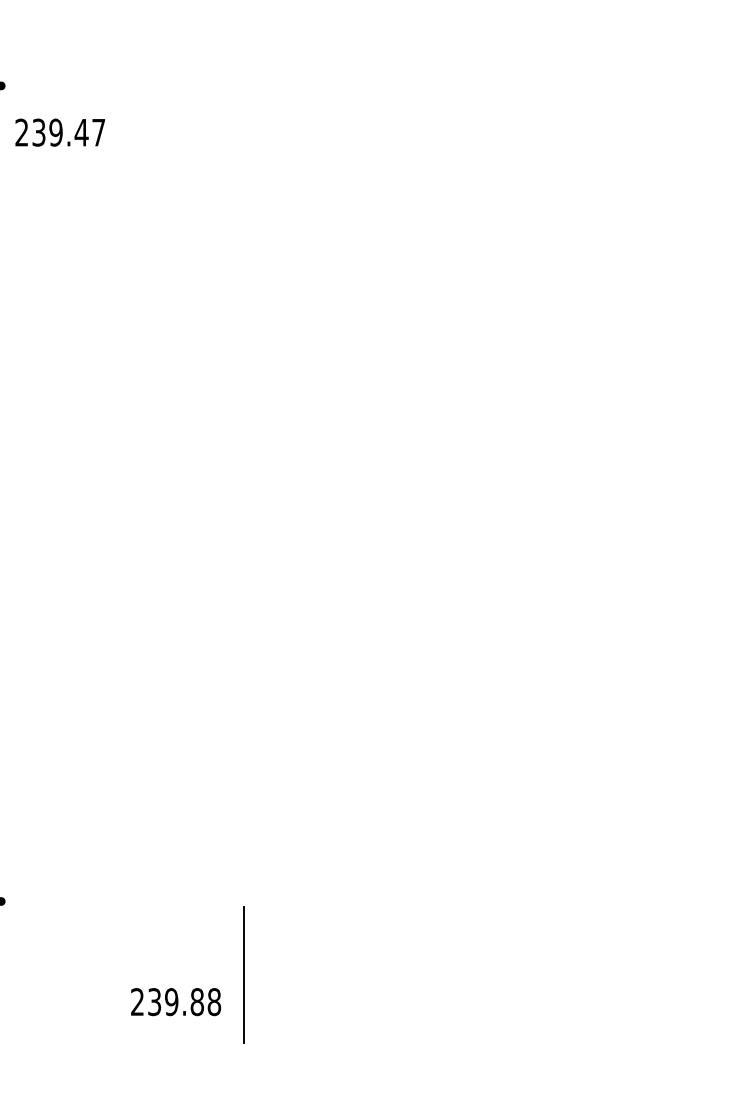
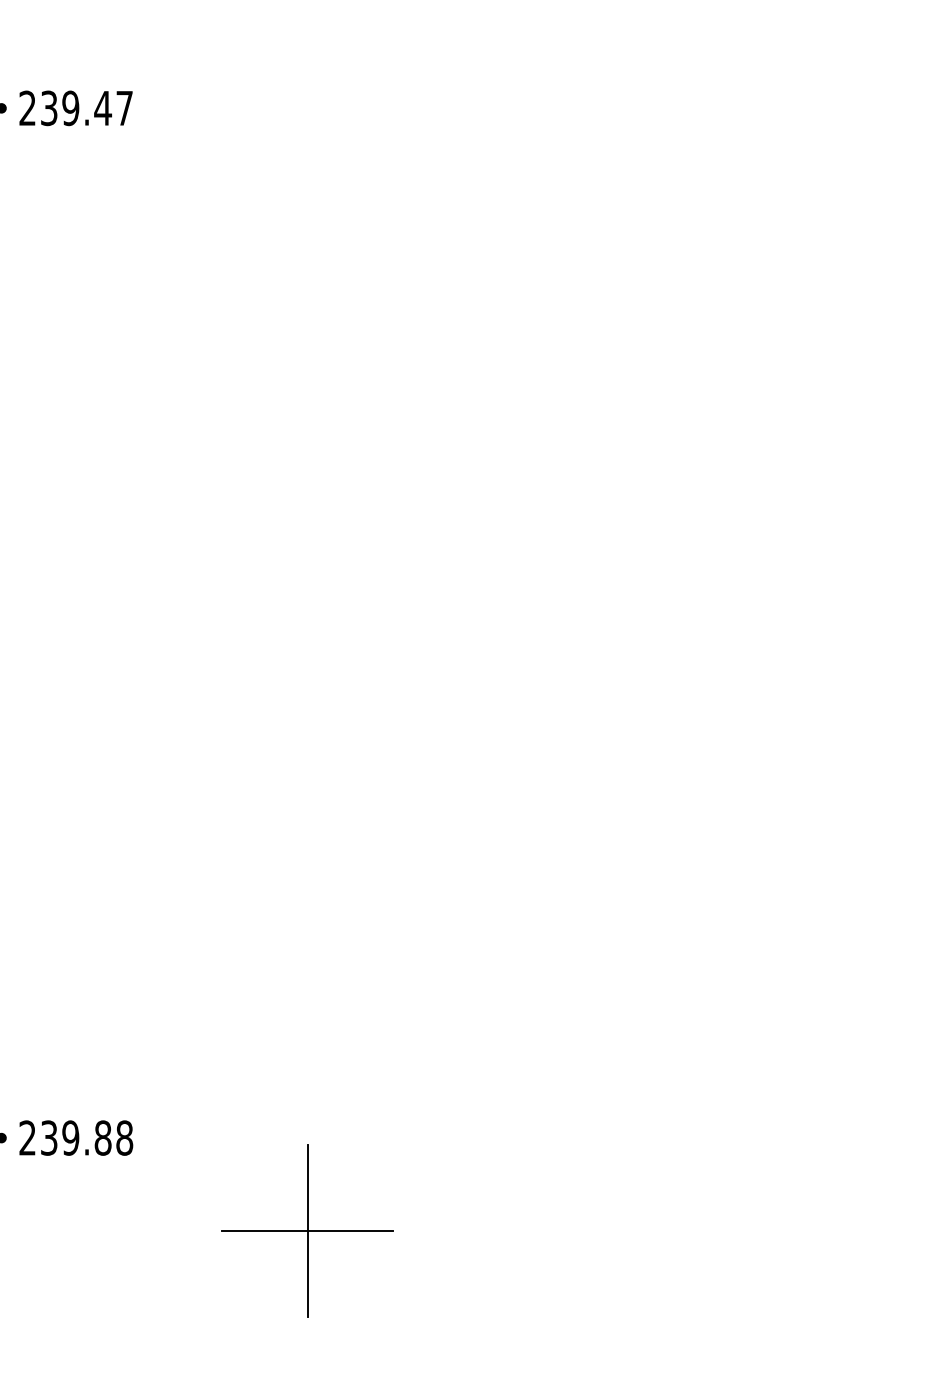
text: (59, 132) -> (75, 108), moved
line: (243, 974) -> (307, 1230), added
text: (176, 1001) -> (76, 1137), moved

